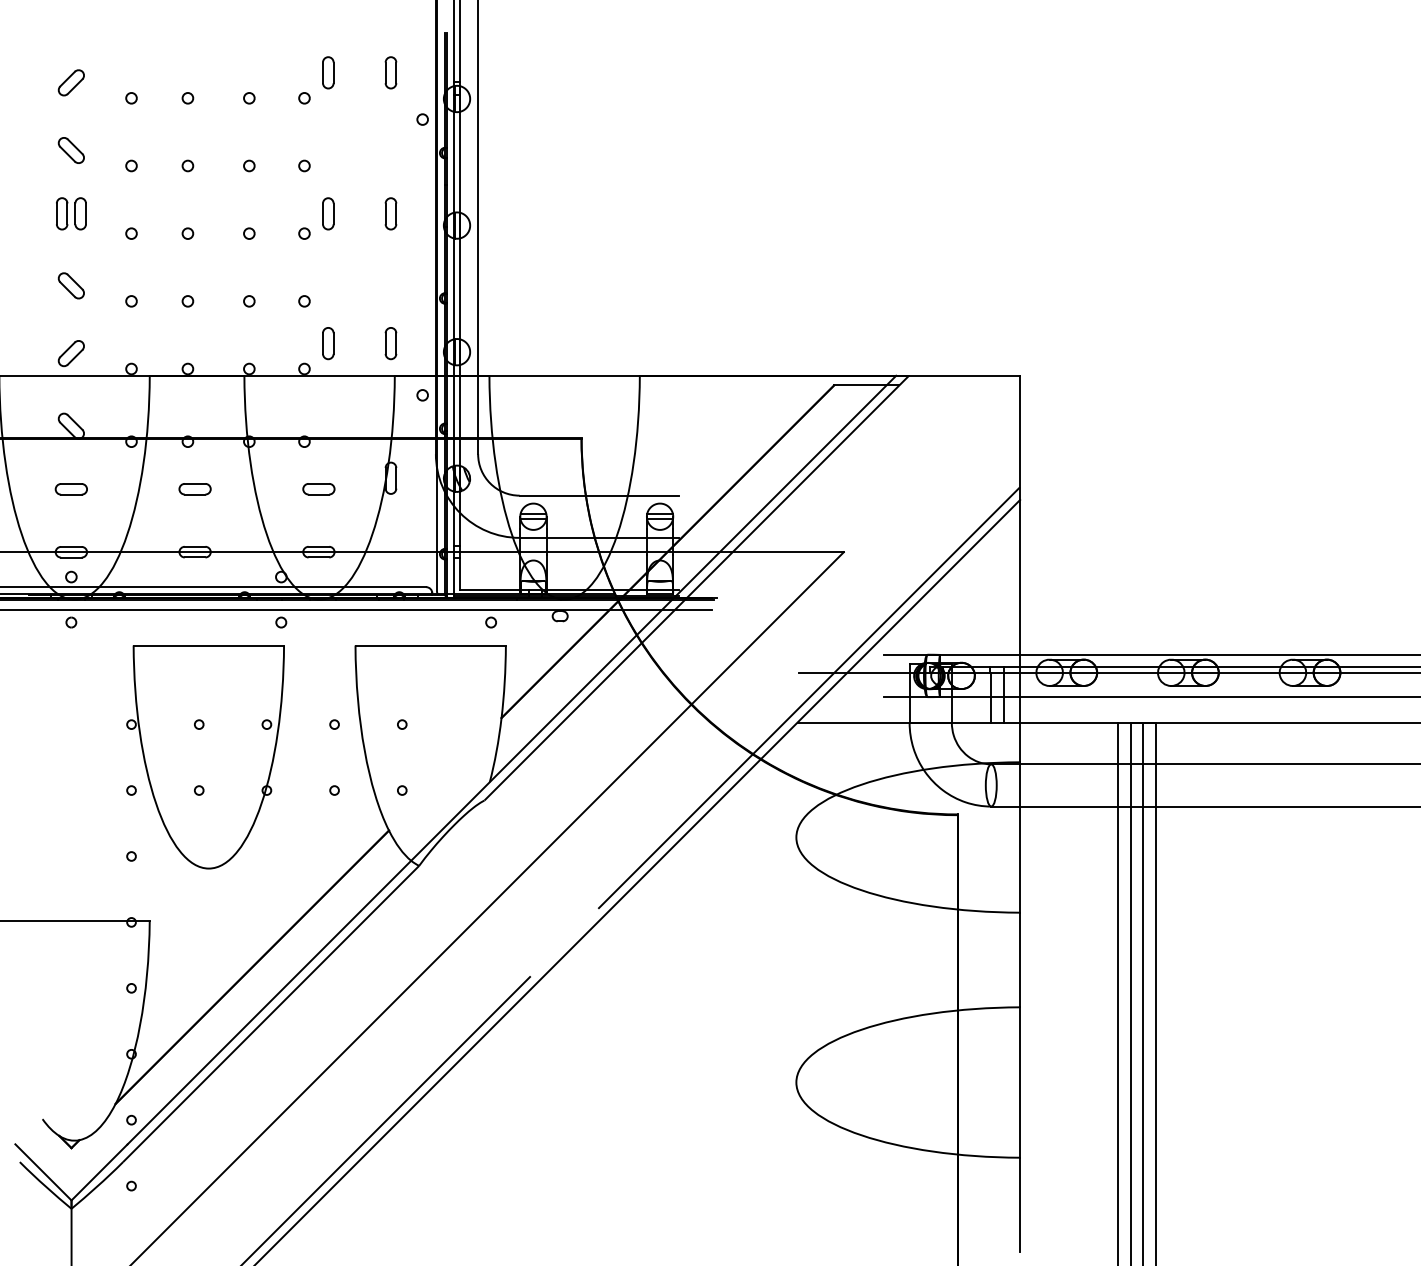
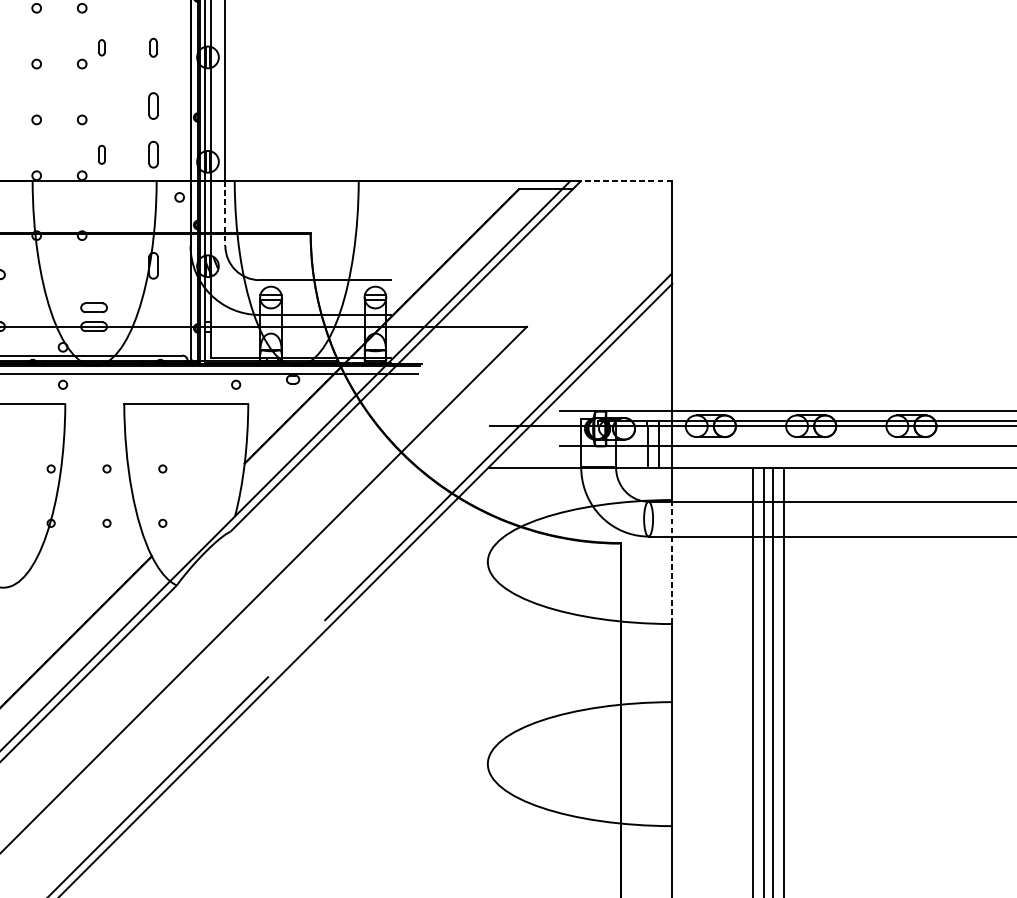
part: (328, 213) -> (101, 47), size x0.6
part: (390, 213) -> (153, 47), size x0.7
part: (390, 284) -> (153, 106), added
part: (328, 343) -> (101, 154), size x0.7
line: (958, 375) -> (621, 181), solid -> dashed
line: (478, 415) -> (225, 214), solid -> dashed
part: (318, 489) -> (93, 308), moved
line: (1020, 836) -> (672, 561), solid -> dashed

